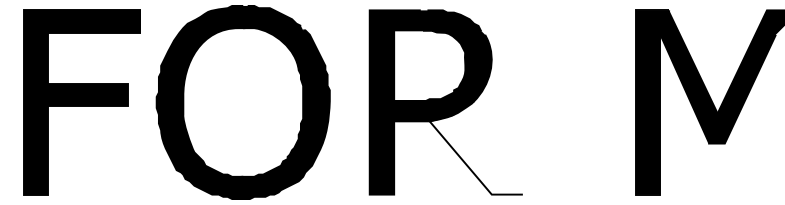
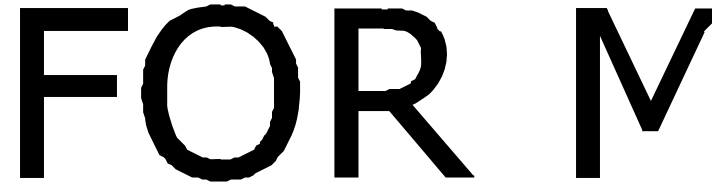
fill: (475, 154) -> (431, 140), added

